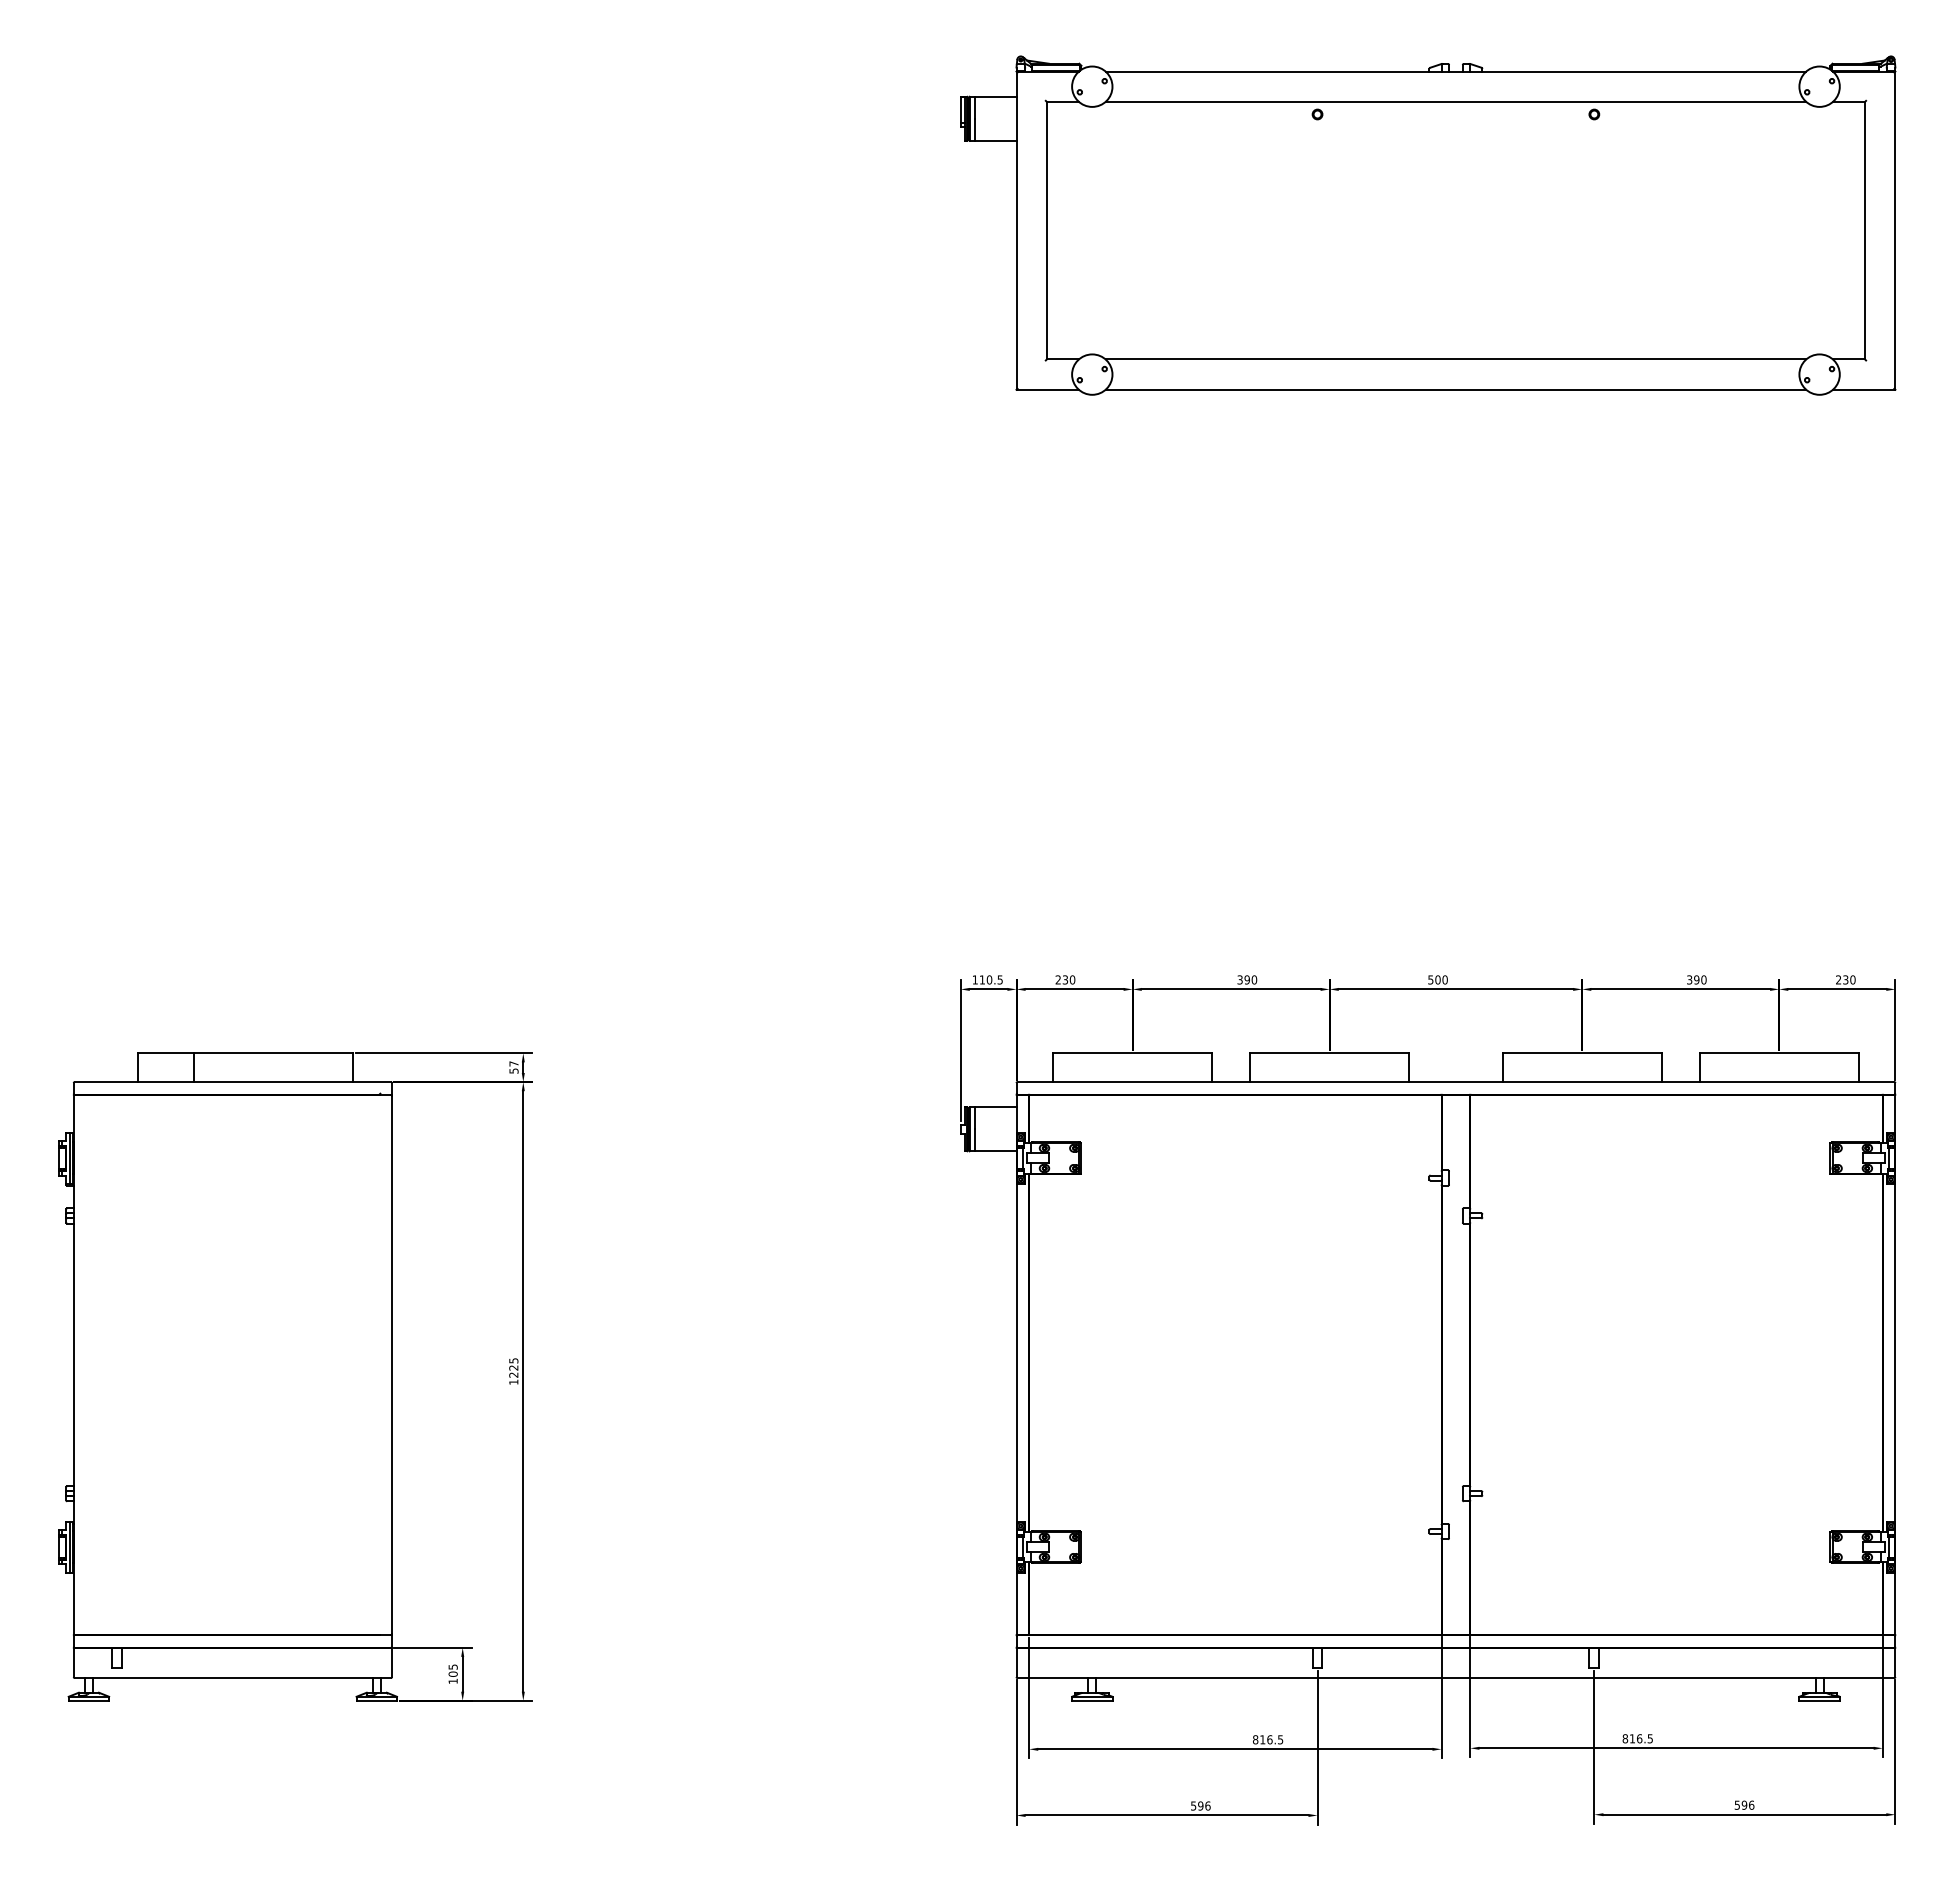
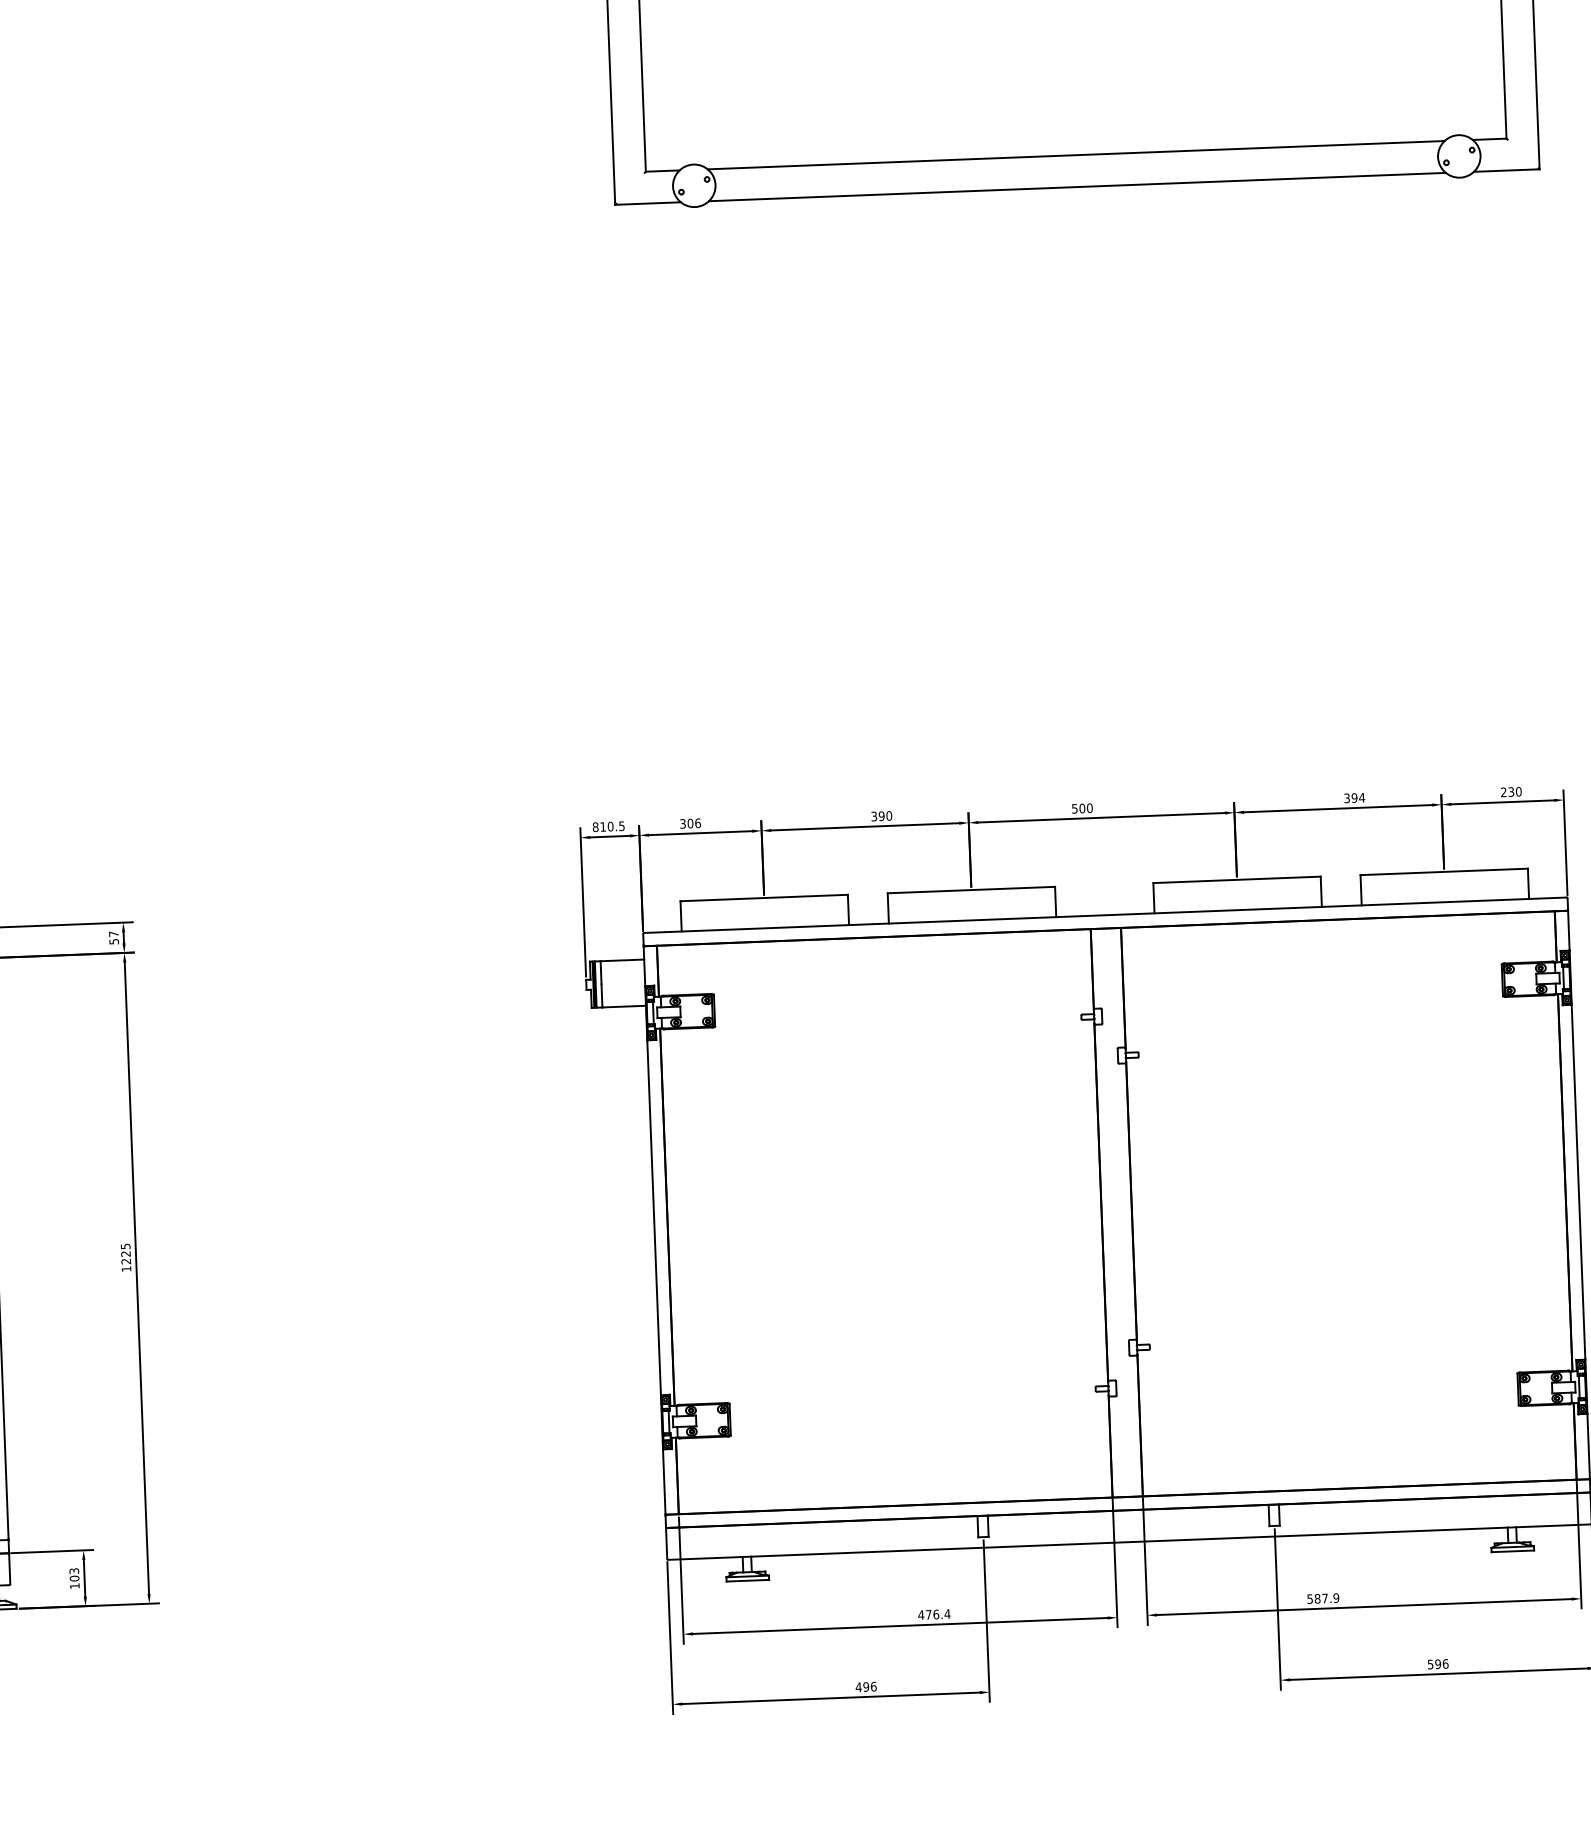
text: (974, 979) -> (594, 826), 110.5 -> 810.5
text: (1065, 979) -> (690, 823), 230 -> 306
text: (1703, 979) -> (1361, 797), 390 -> 394
text: (452, 1666) -> (73, 1570), 105 -> 103
text: (1637, 1738) -> (1322, 1598), 816.5 -> 587.9
text: (1267, 1739) -> (933, 1614), 816.5 -> 476.4
text: (1193, 1805) -> (858, 1686), 596 -> 496

